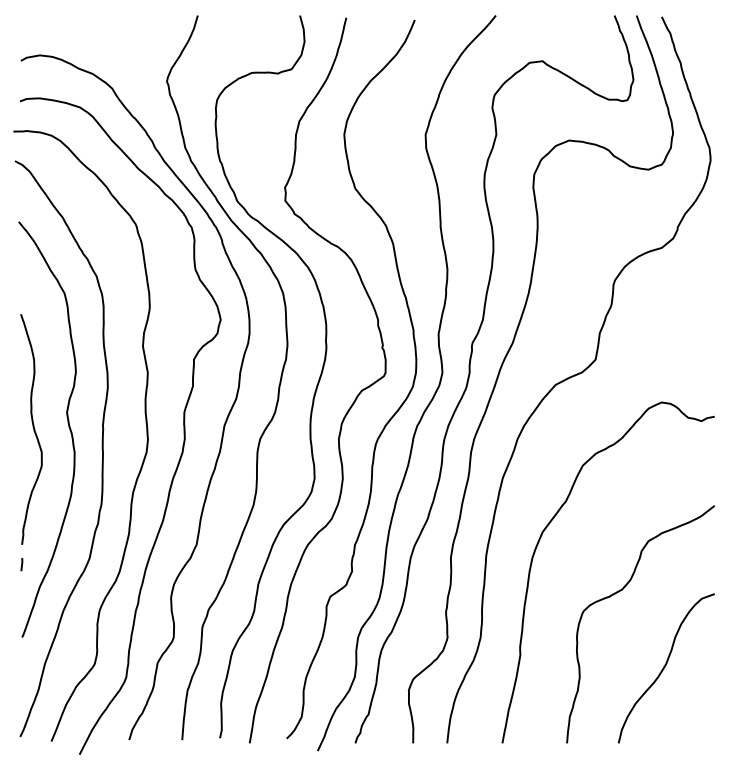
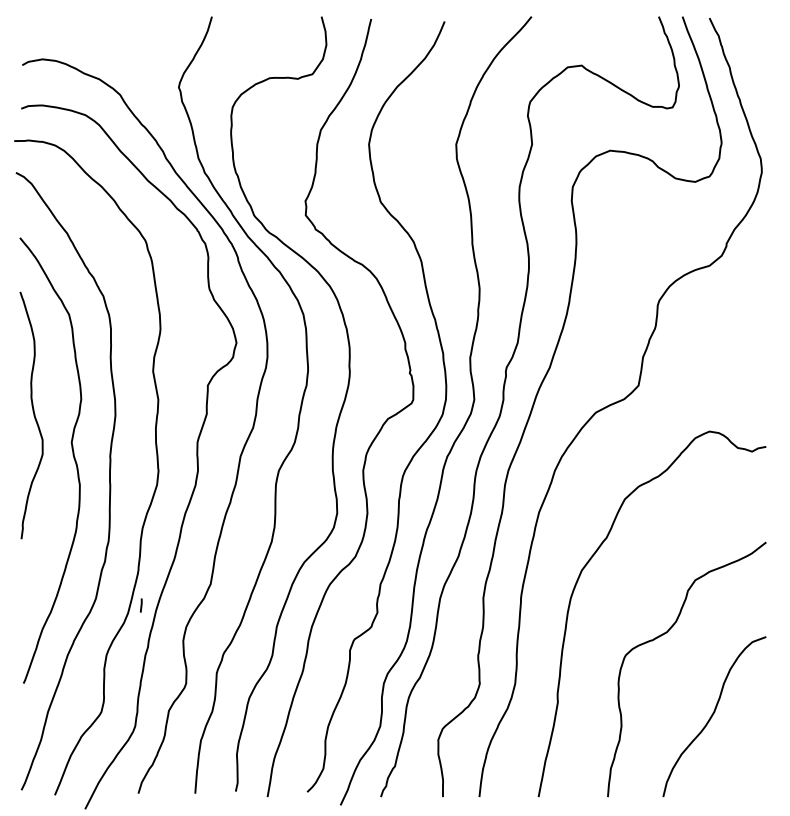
curve: (33, 429) -> (33, 415), moved
line: (22, 564) -> (141, 605), moved

